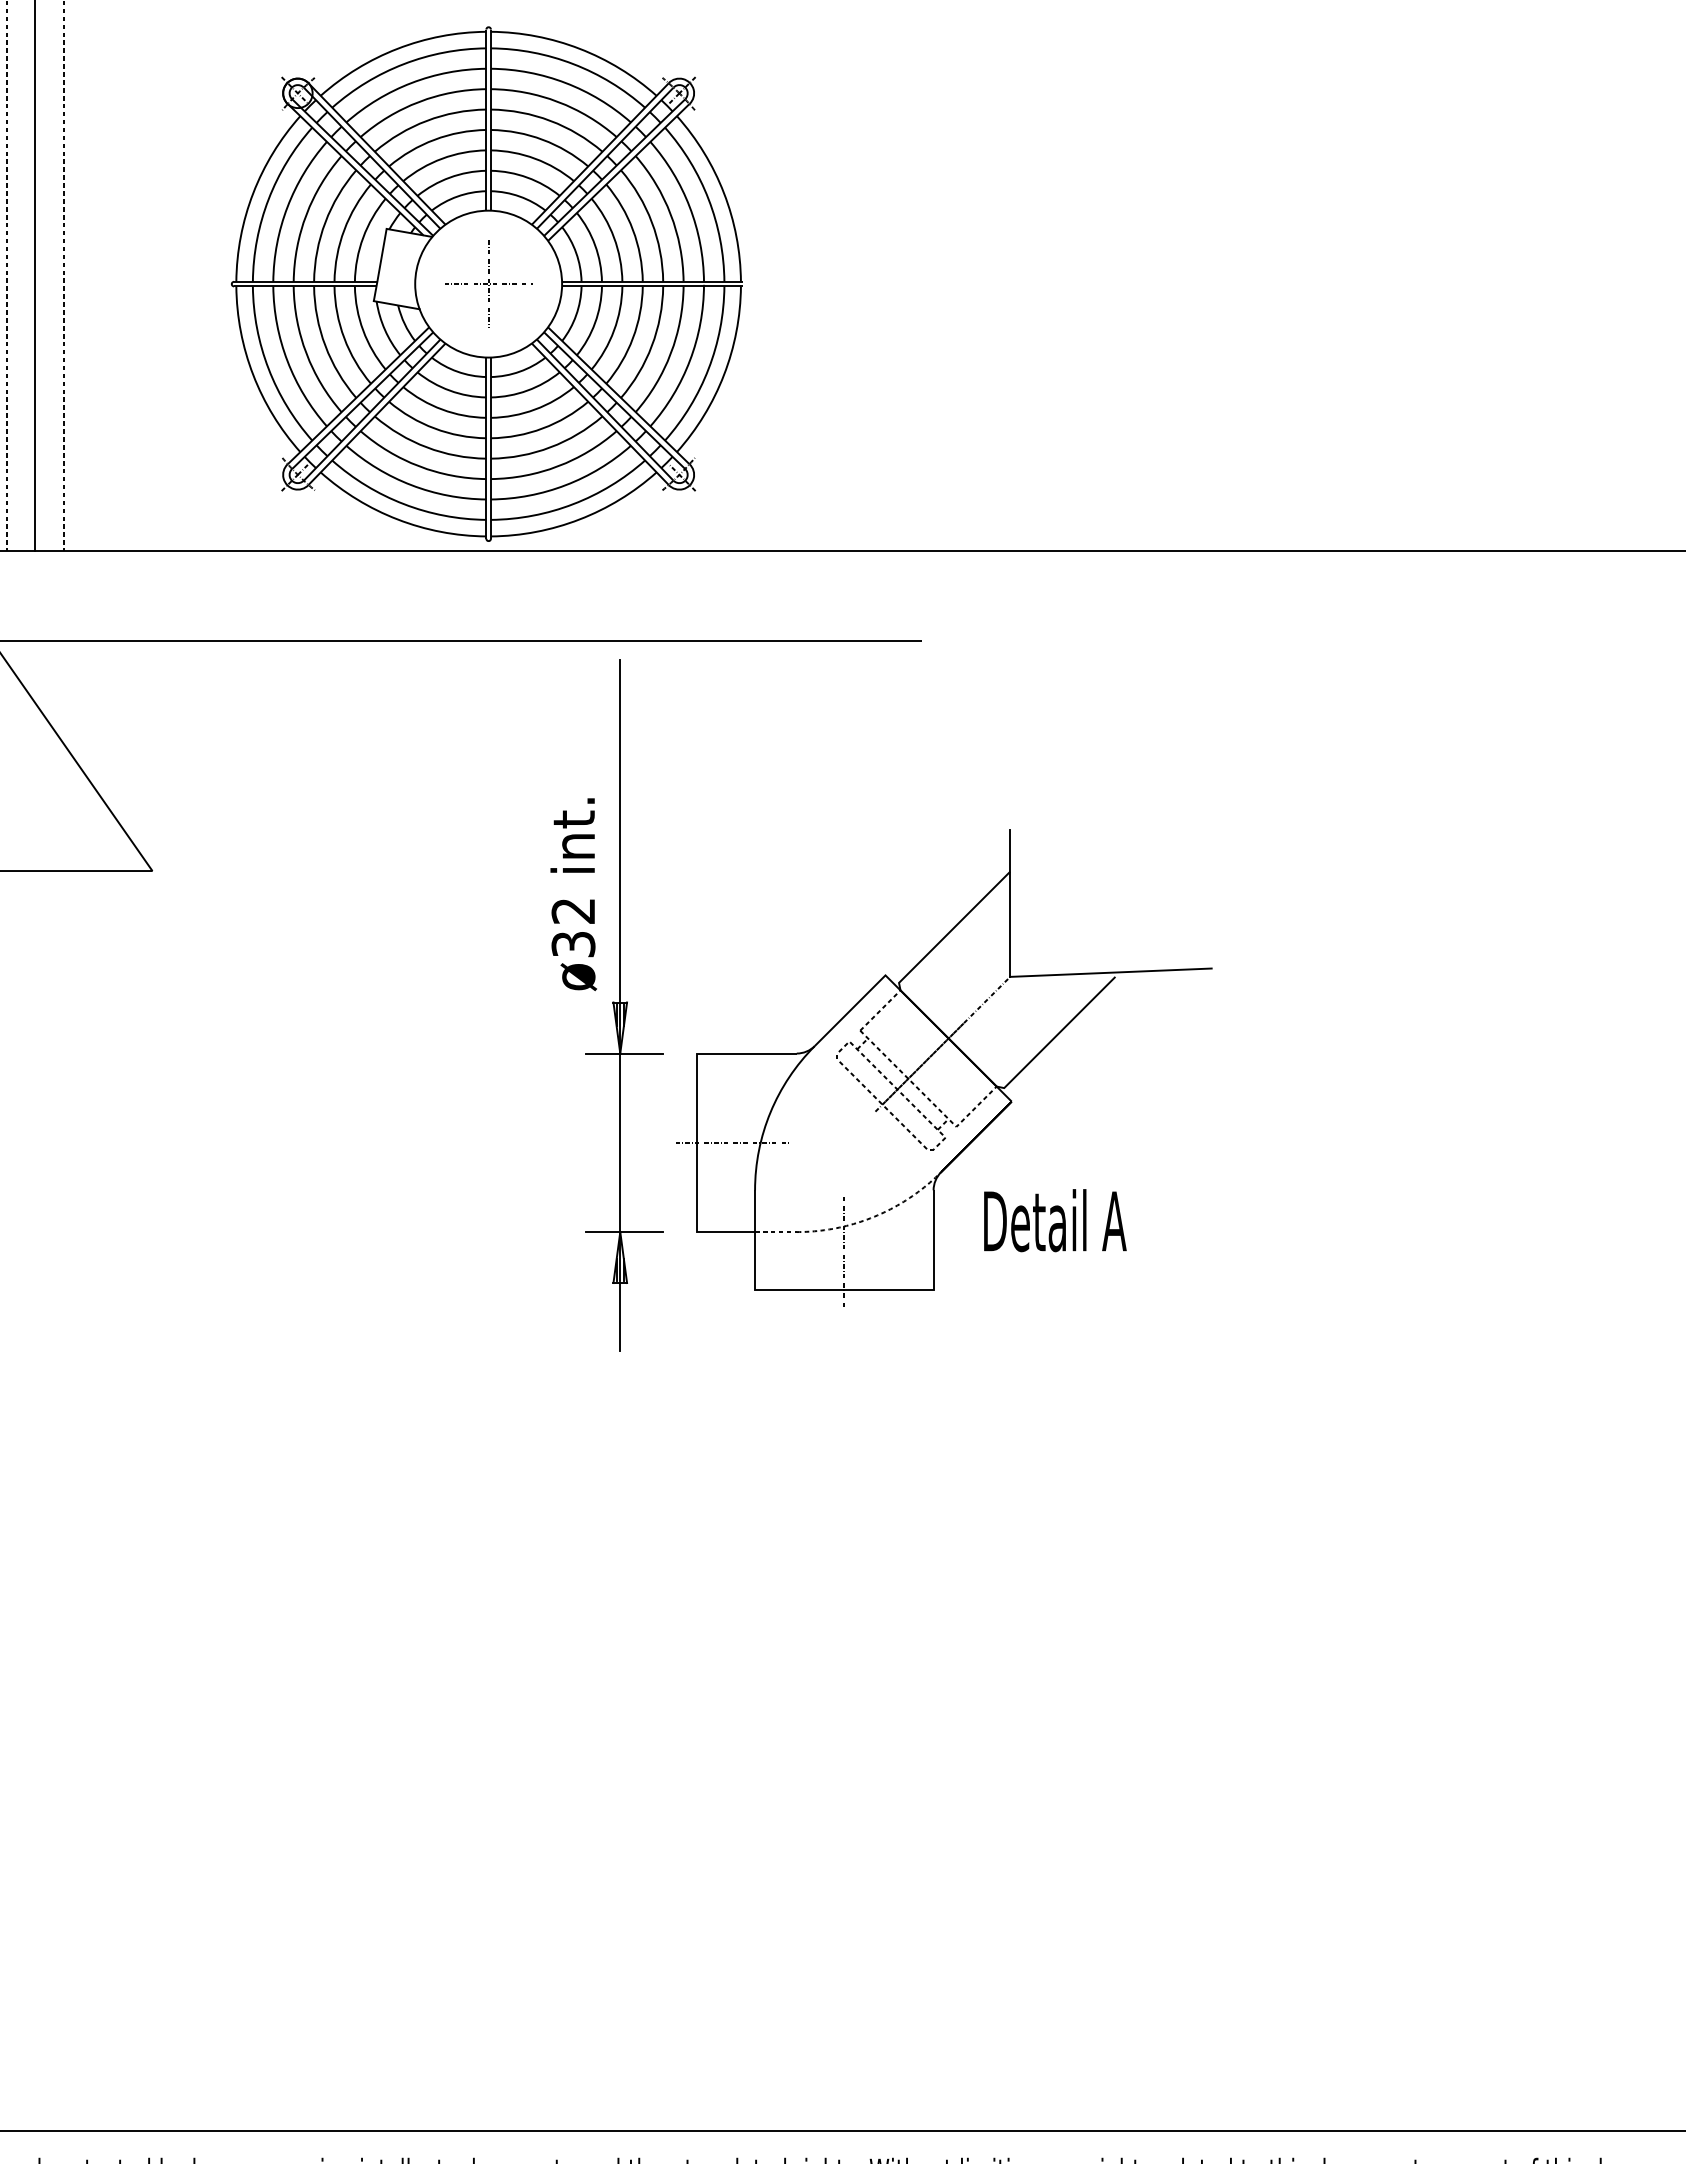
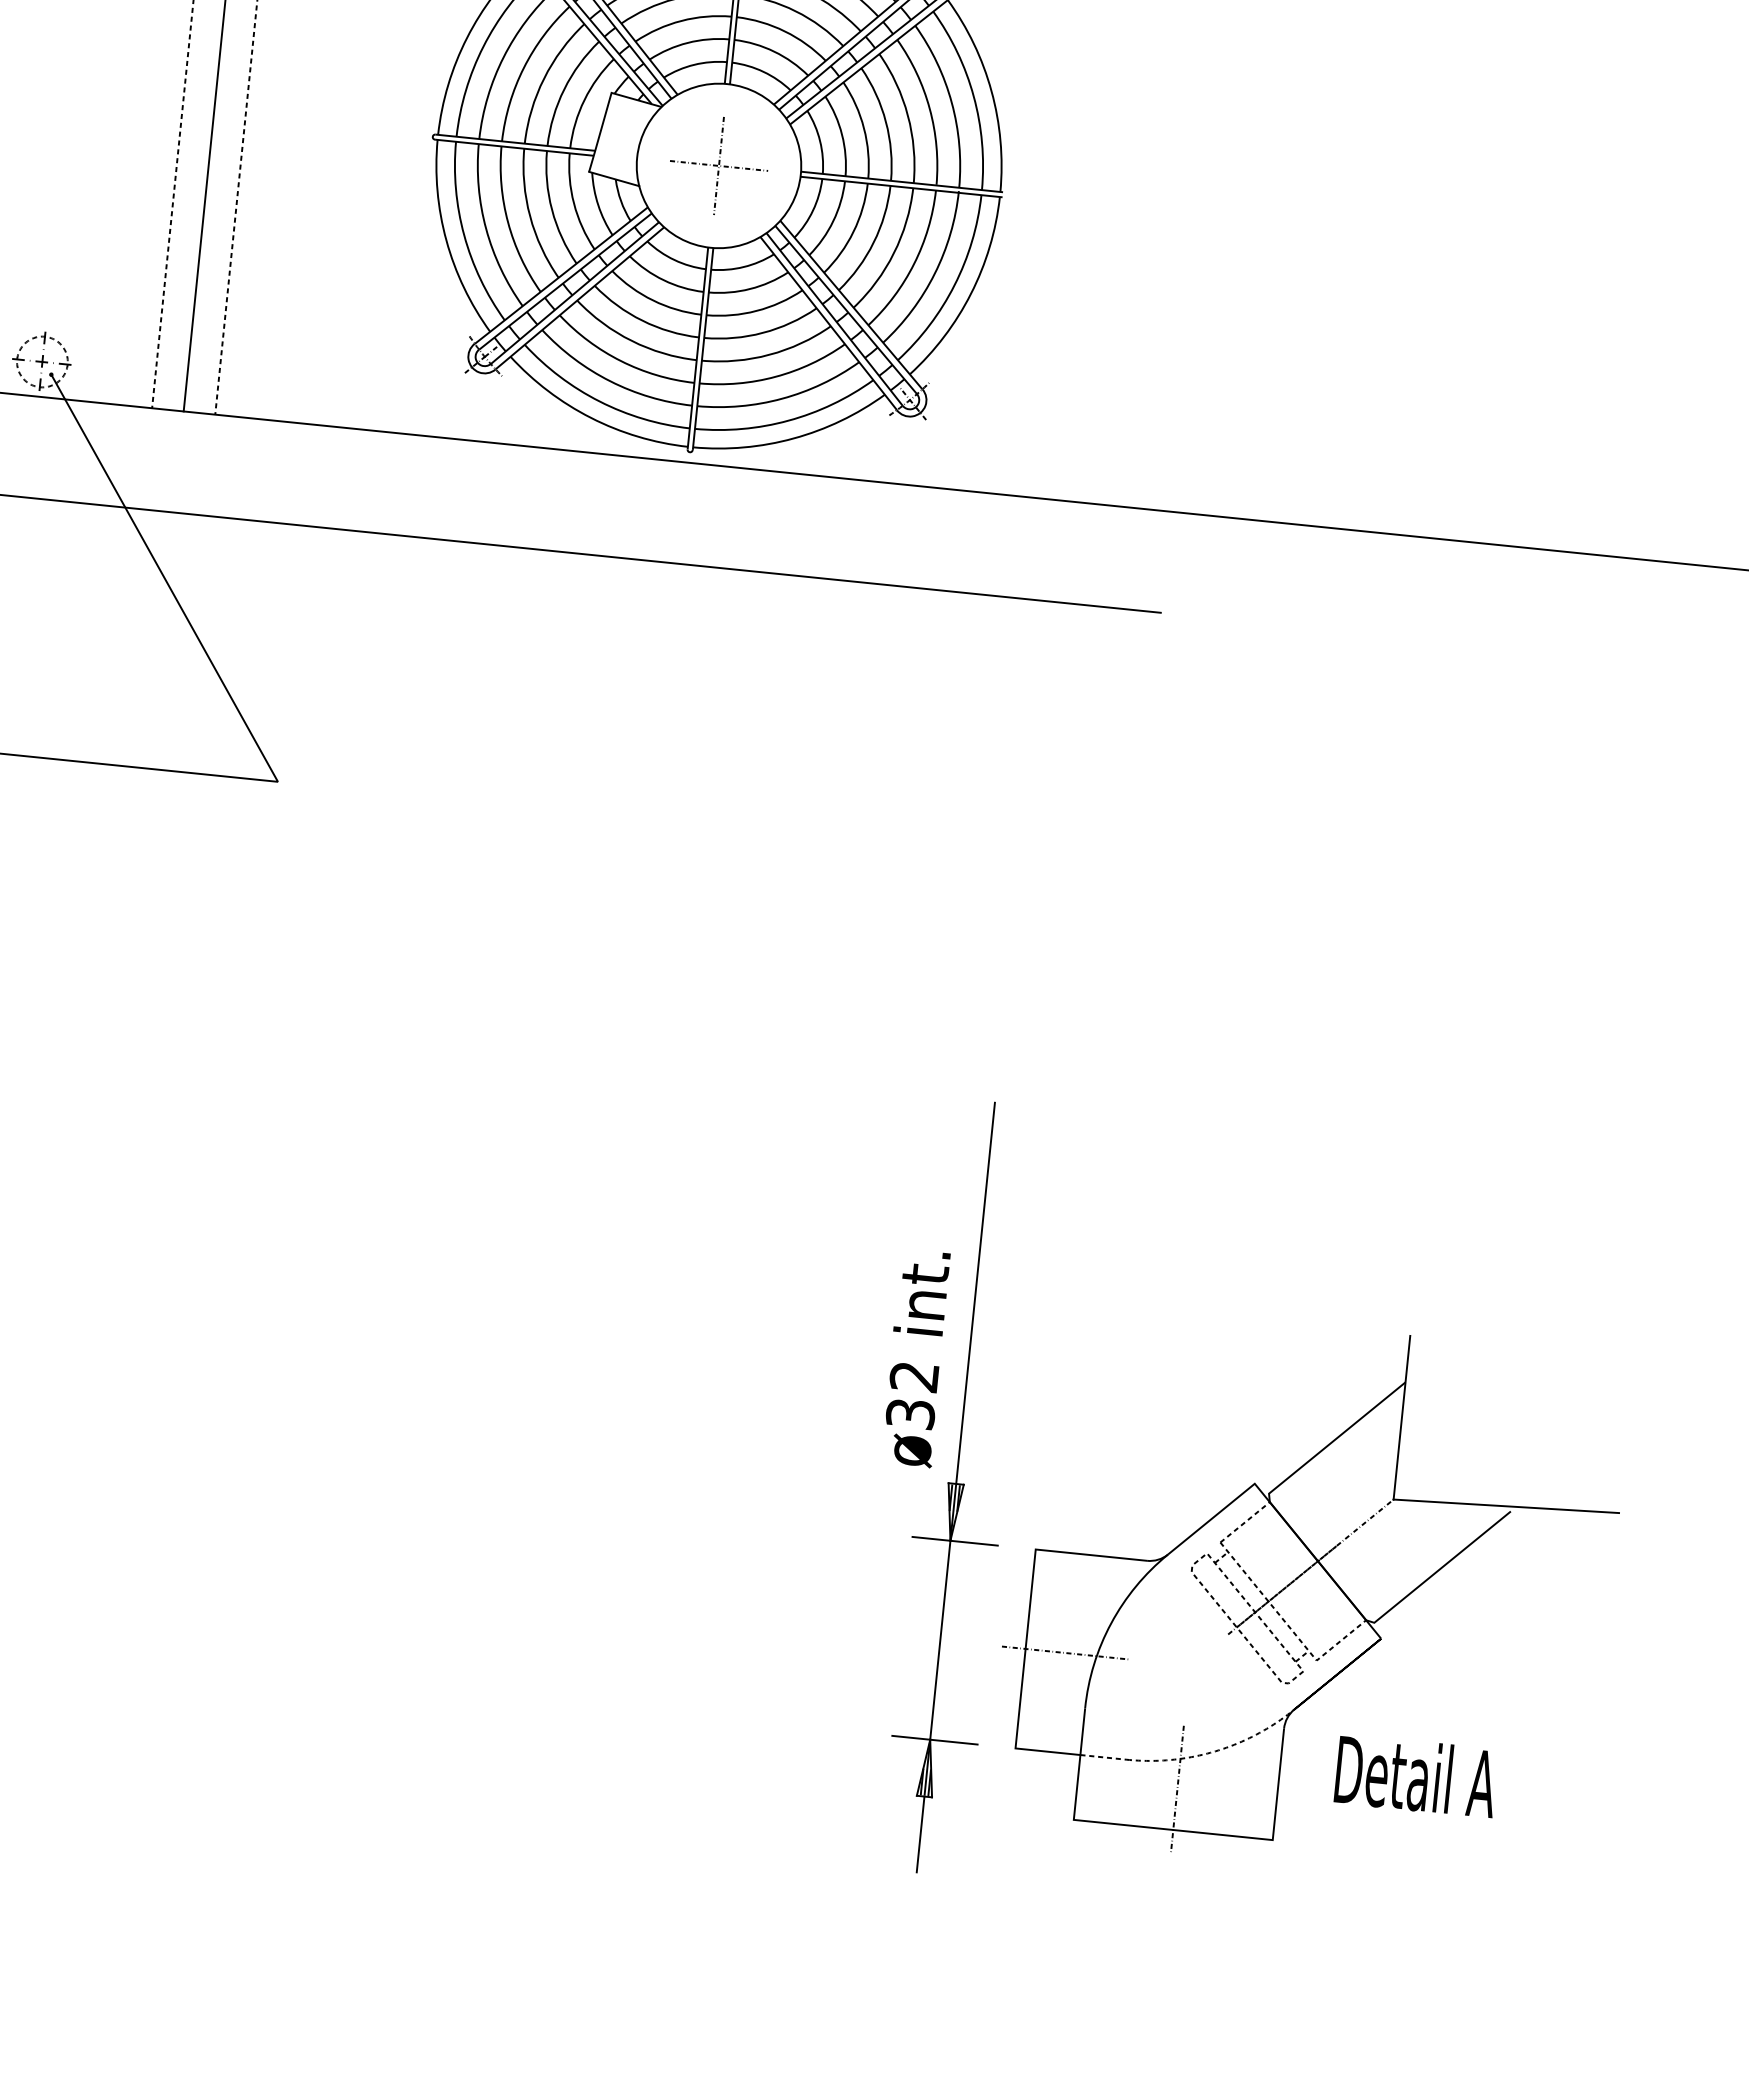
part: (881, 1005) -> (1246, 1516), moved

